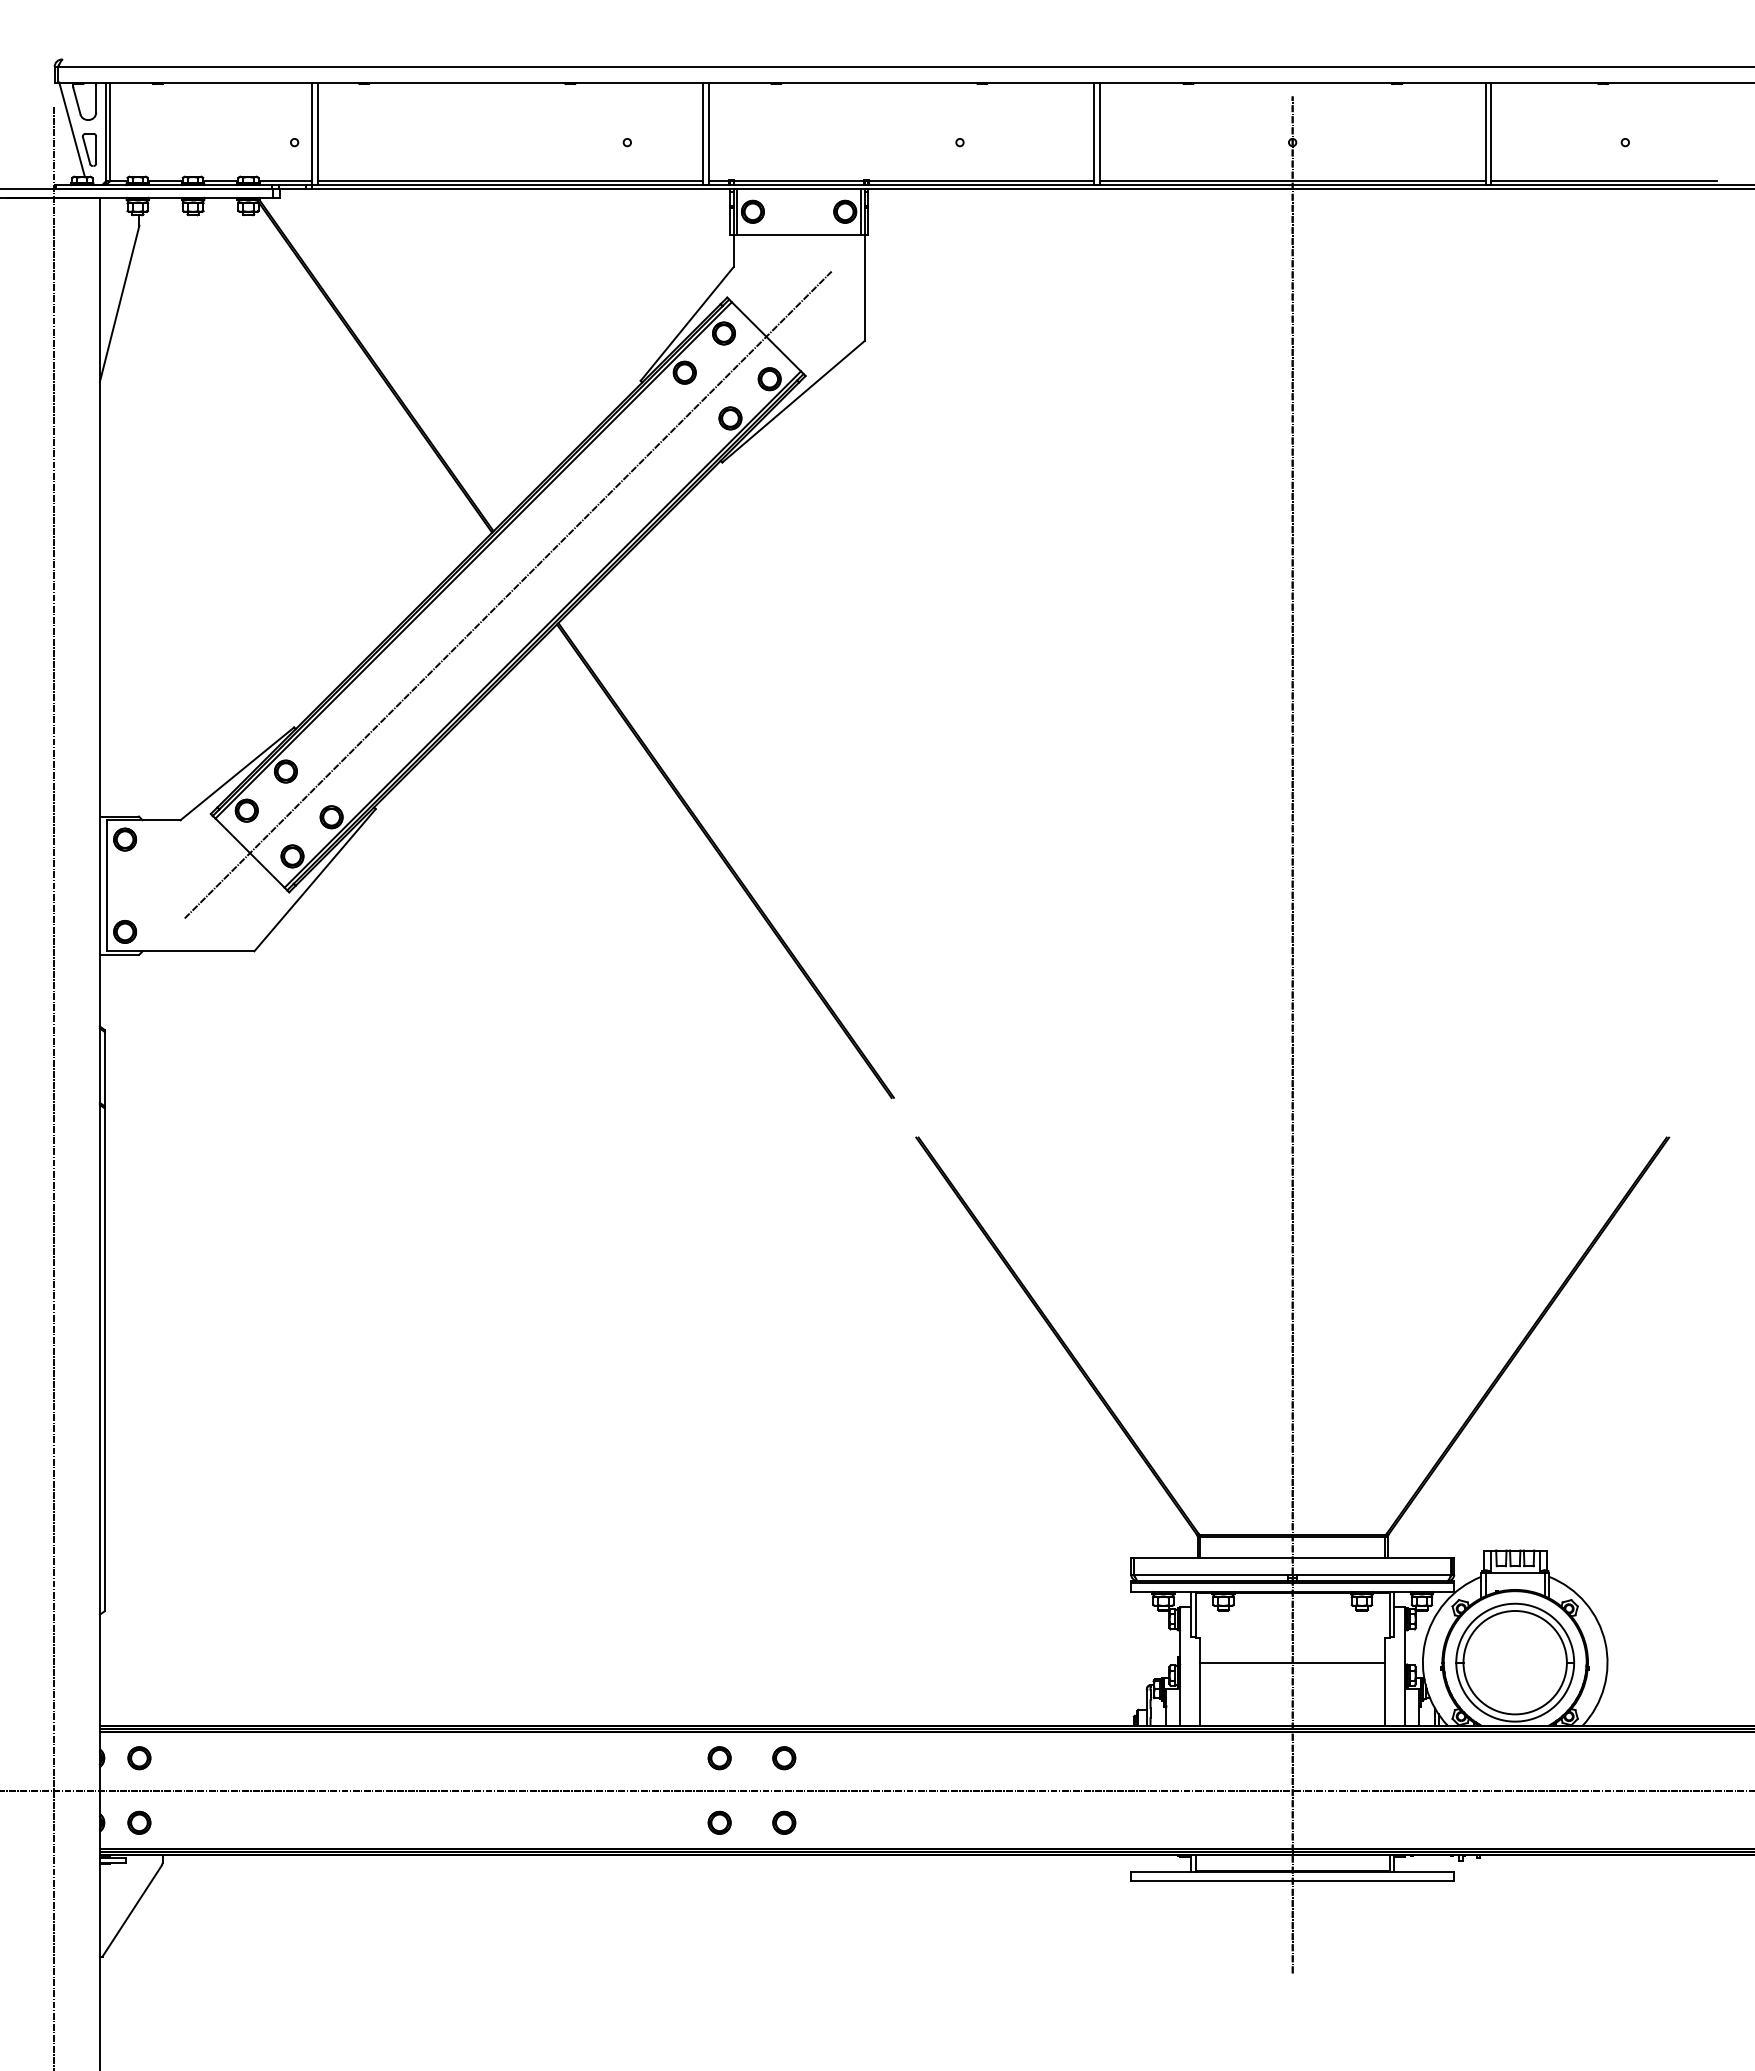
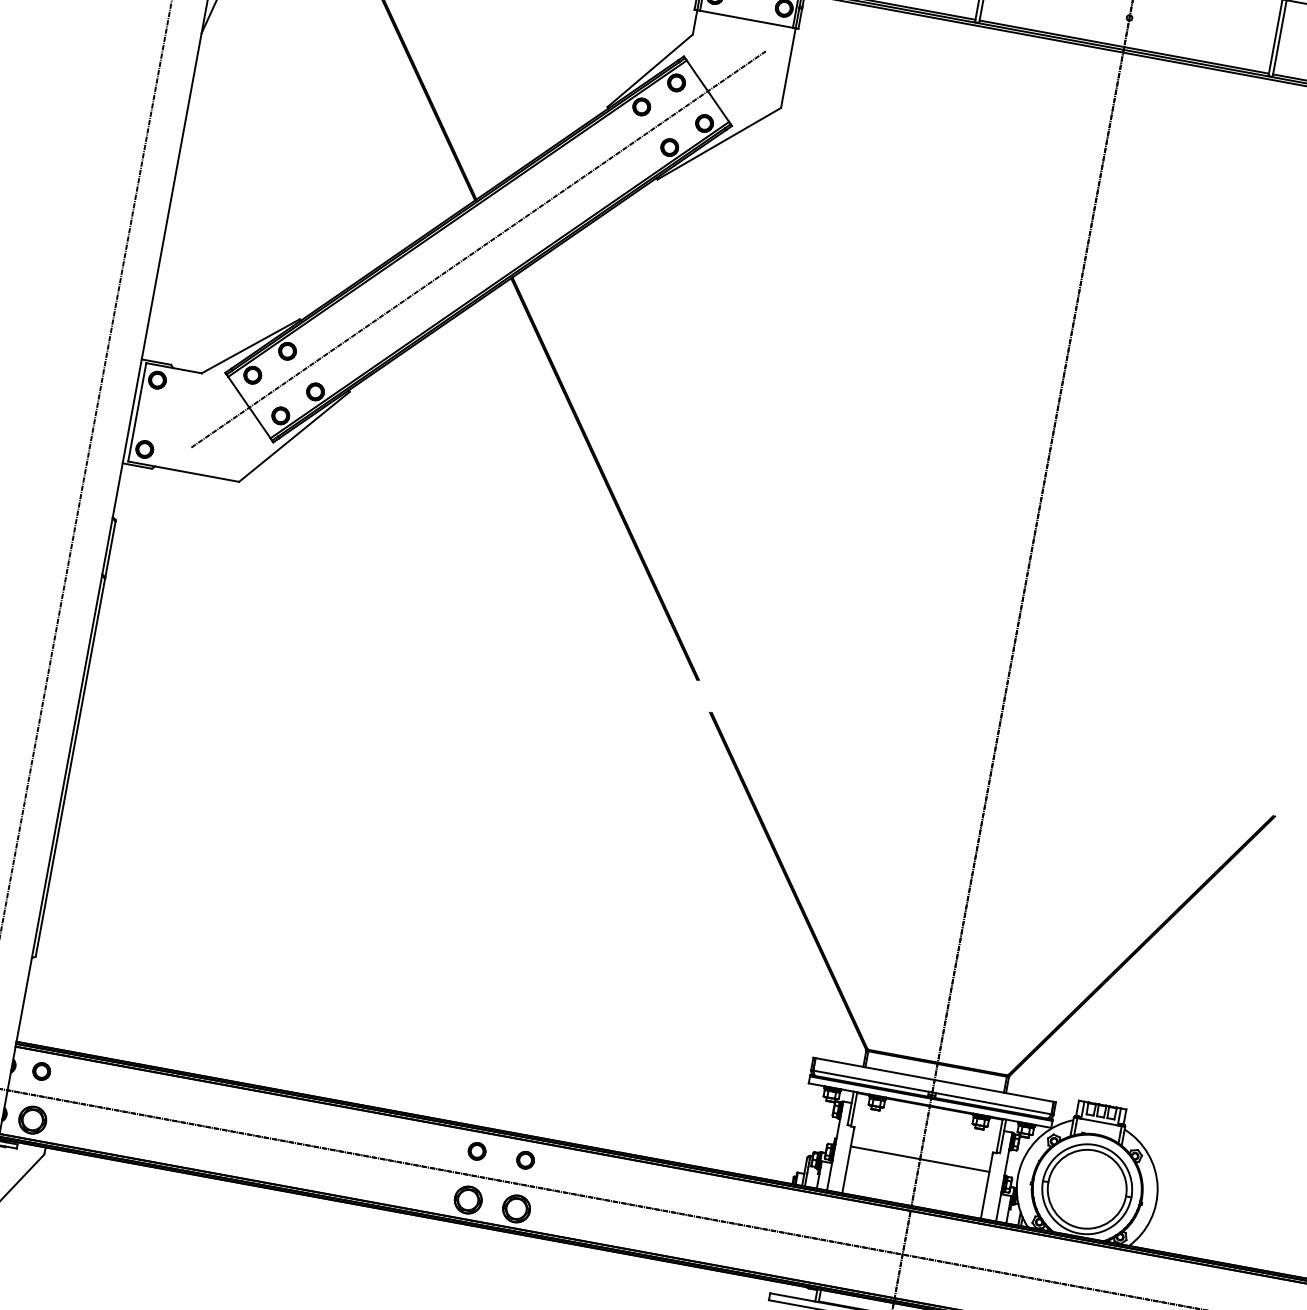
part: (139, 1822) -> (32, 1119), size x1.6
part: (719, 1822) -> (468, 1199), size x1.6
part: (784, 1822) -> (516, 1208), size x1.6

